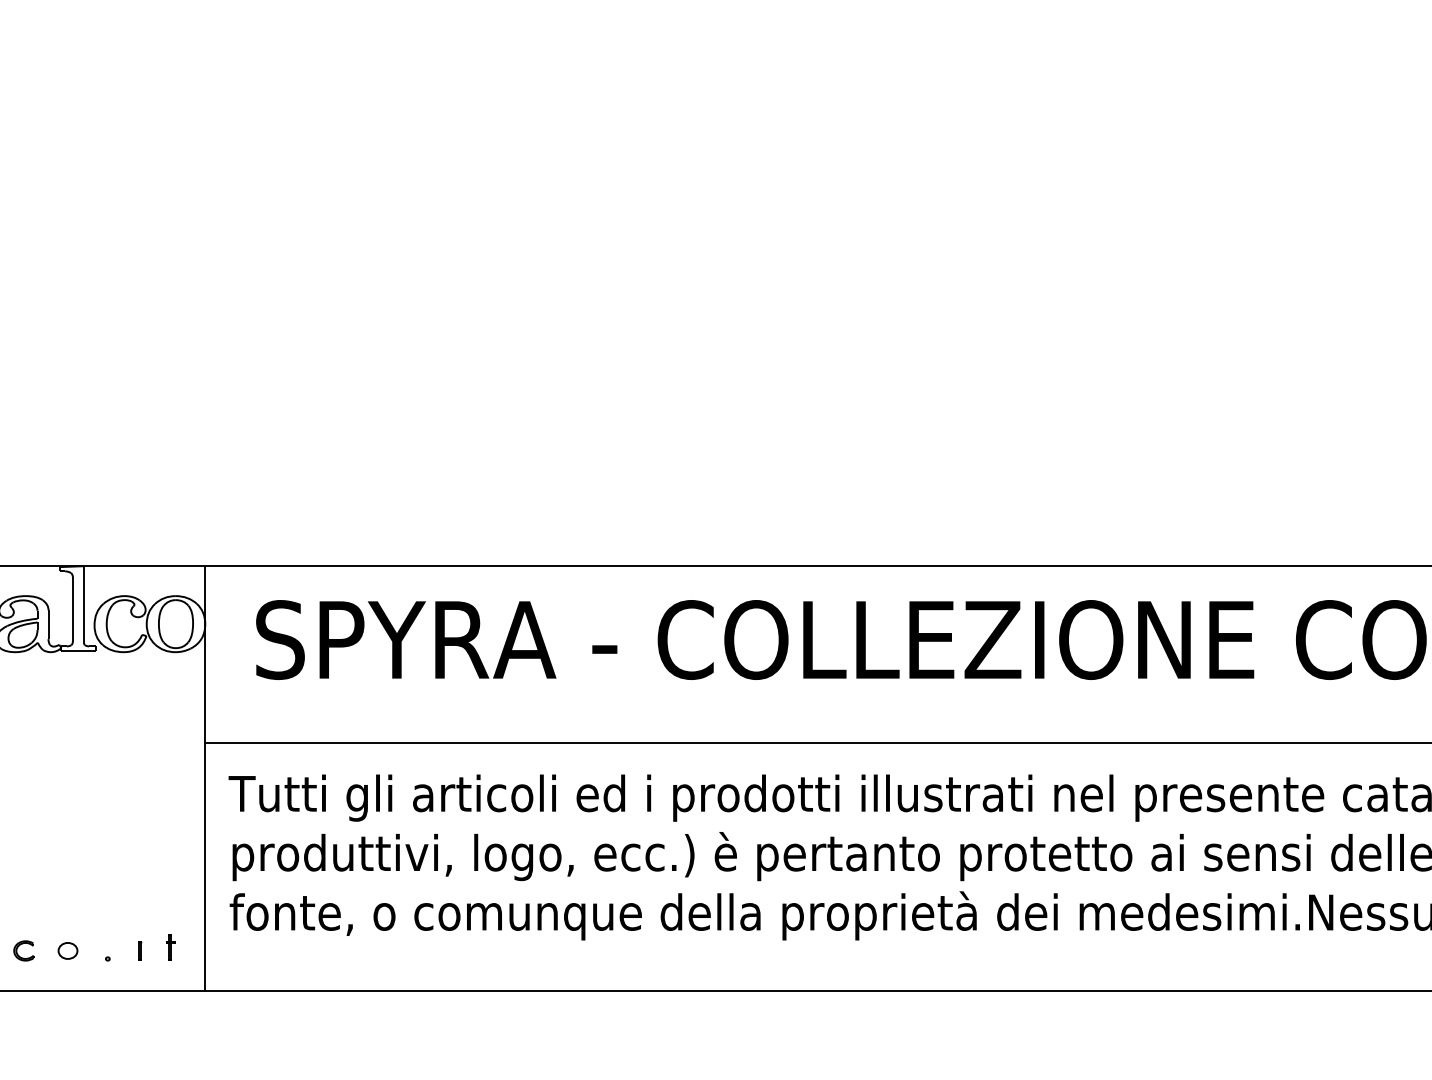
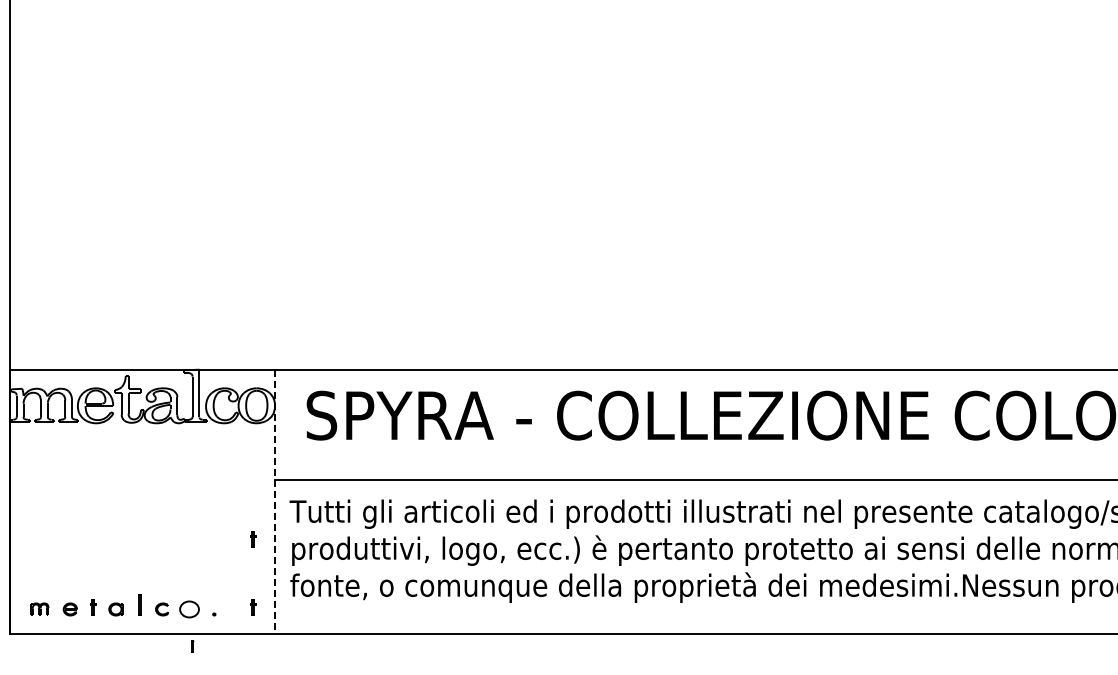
line: (205, 779) -> (275, 502), solid -> dashed
part: (170, 838) -> (253, 539), added
part: (67, 950) -> (189, 609), size x1.6
part: (140, 950) -> (192, 646), moved

